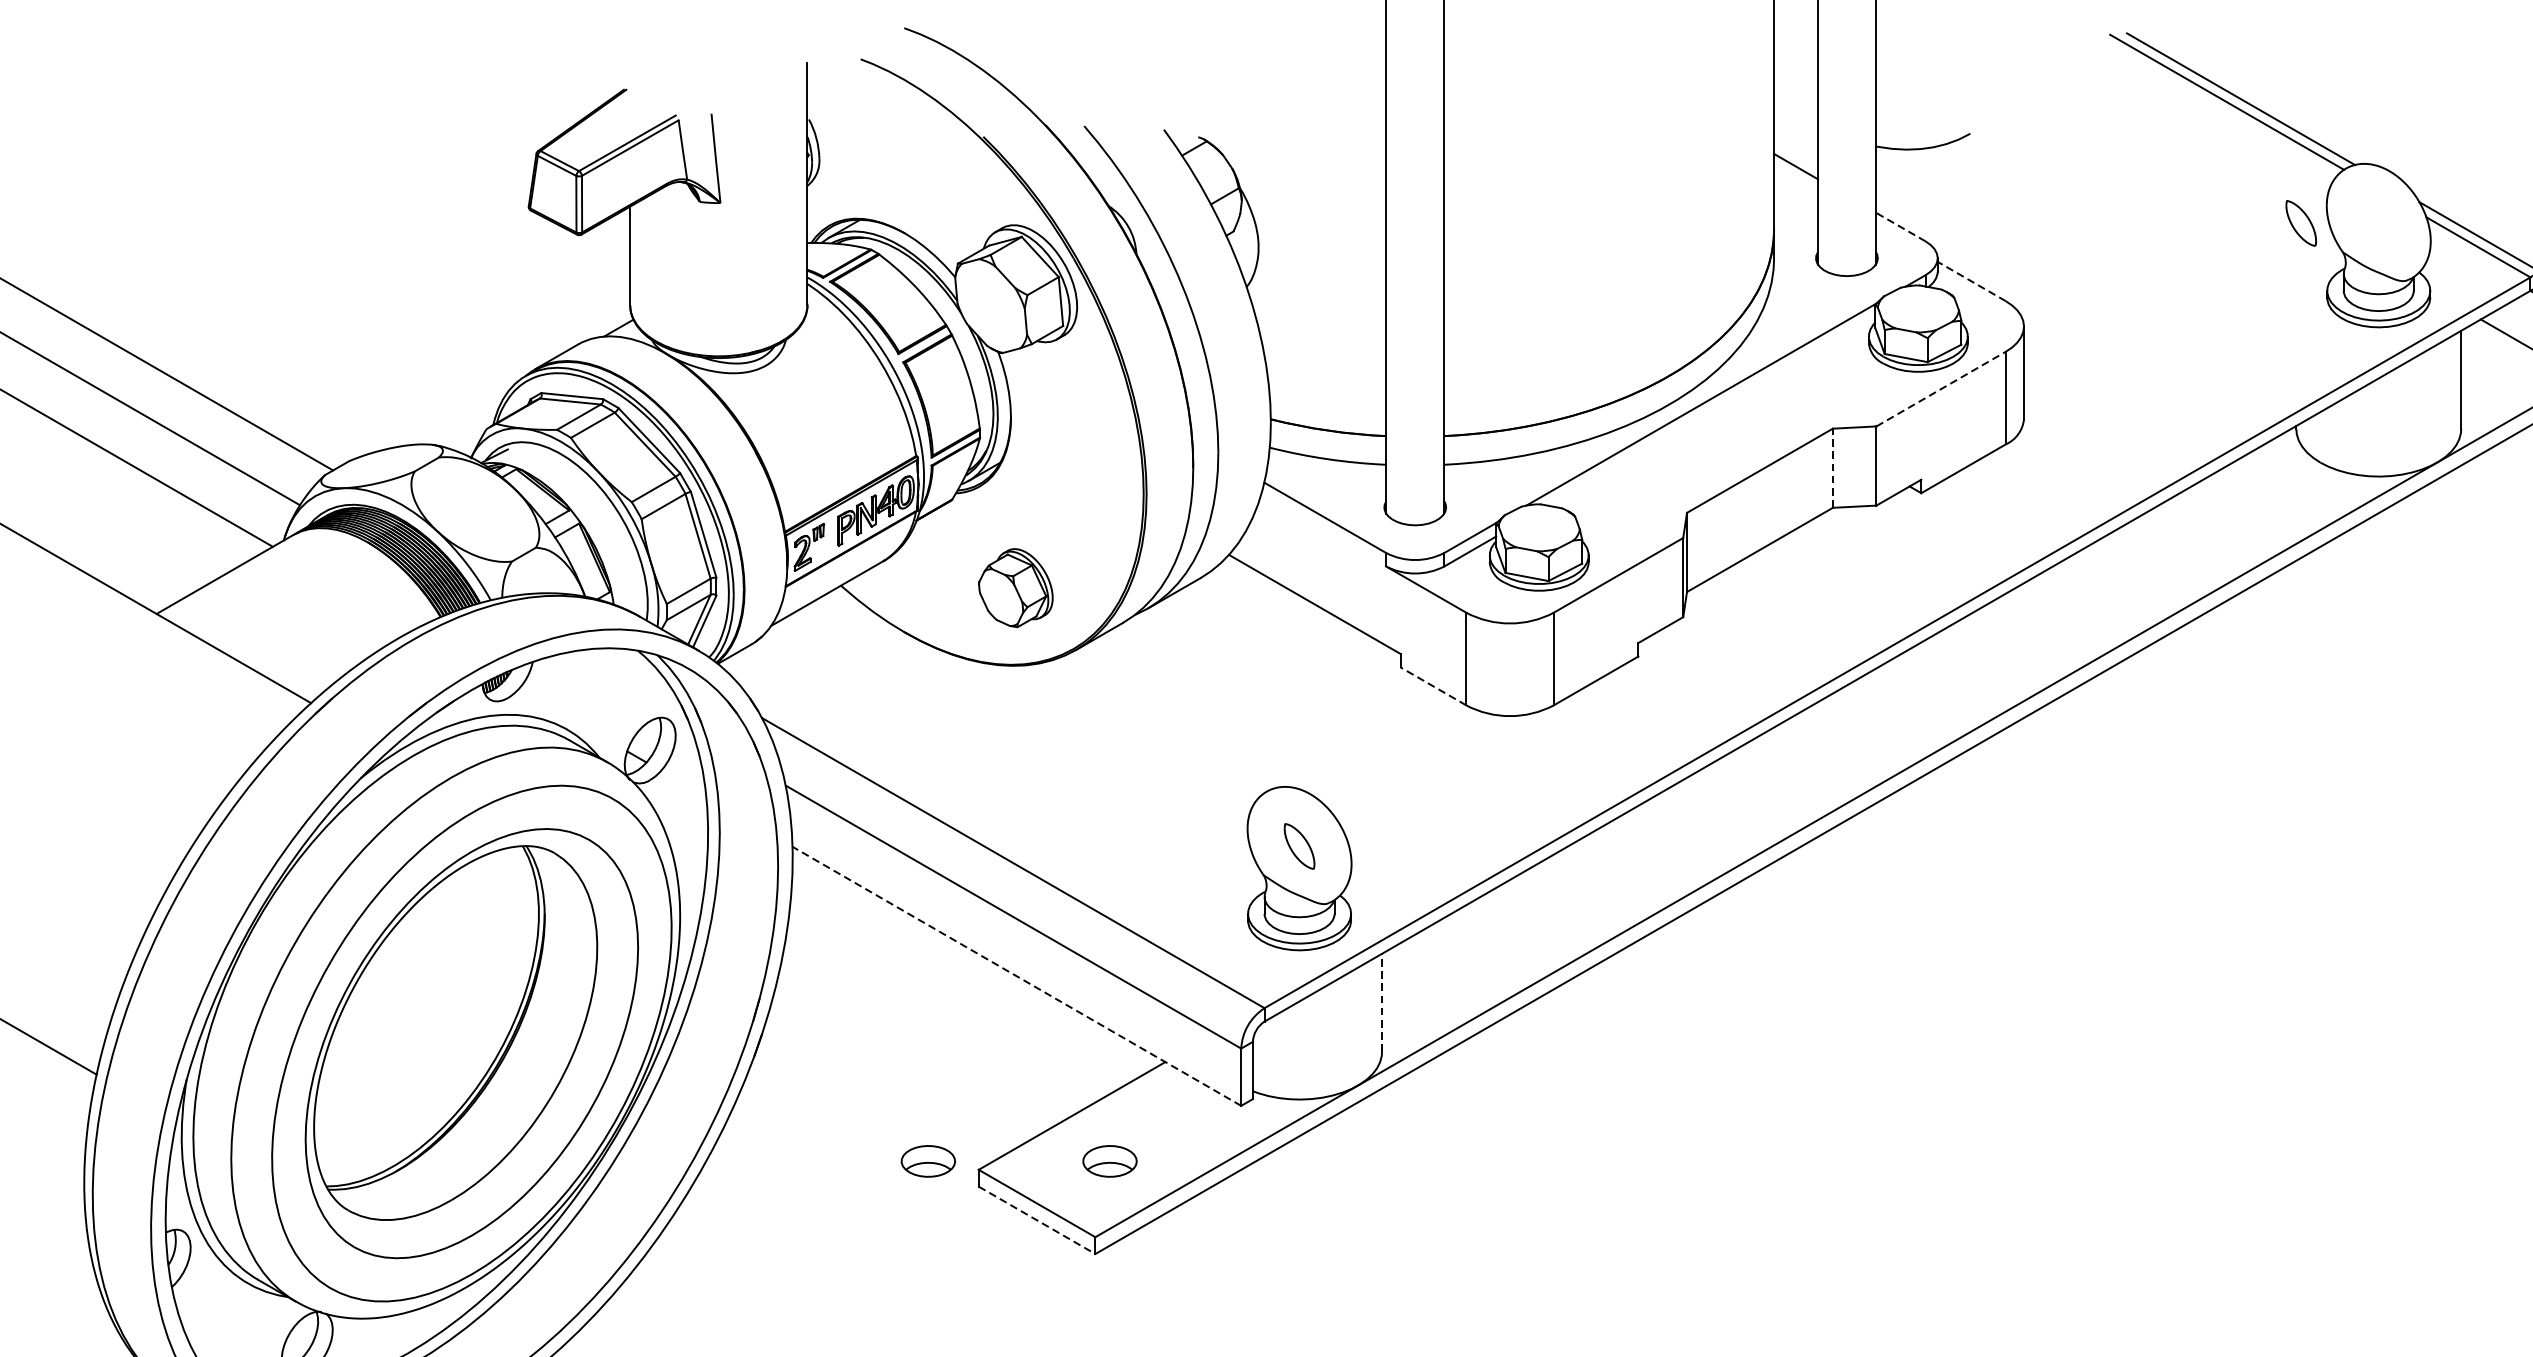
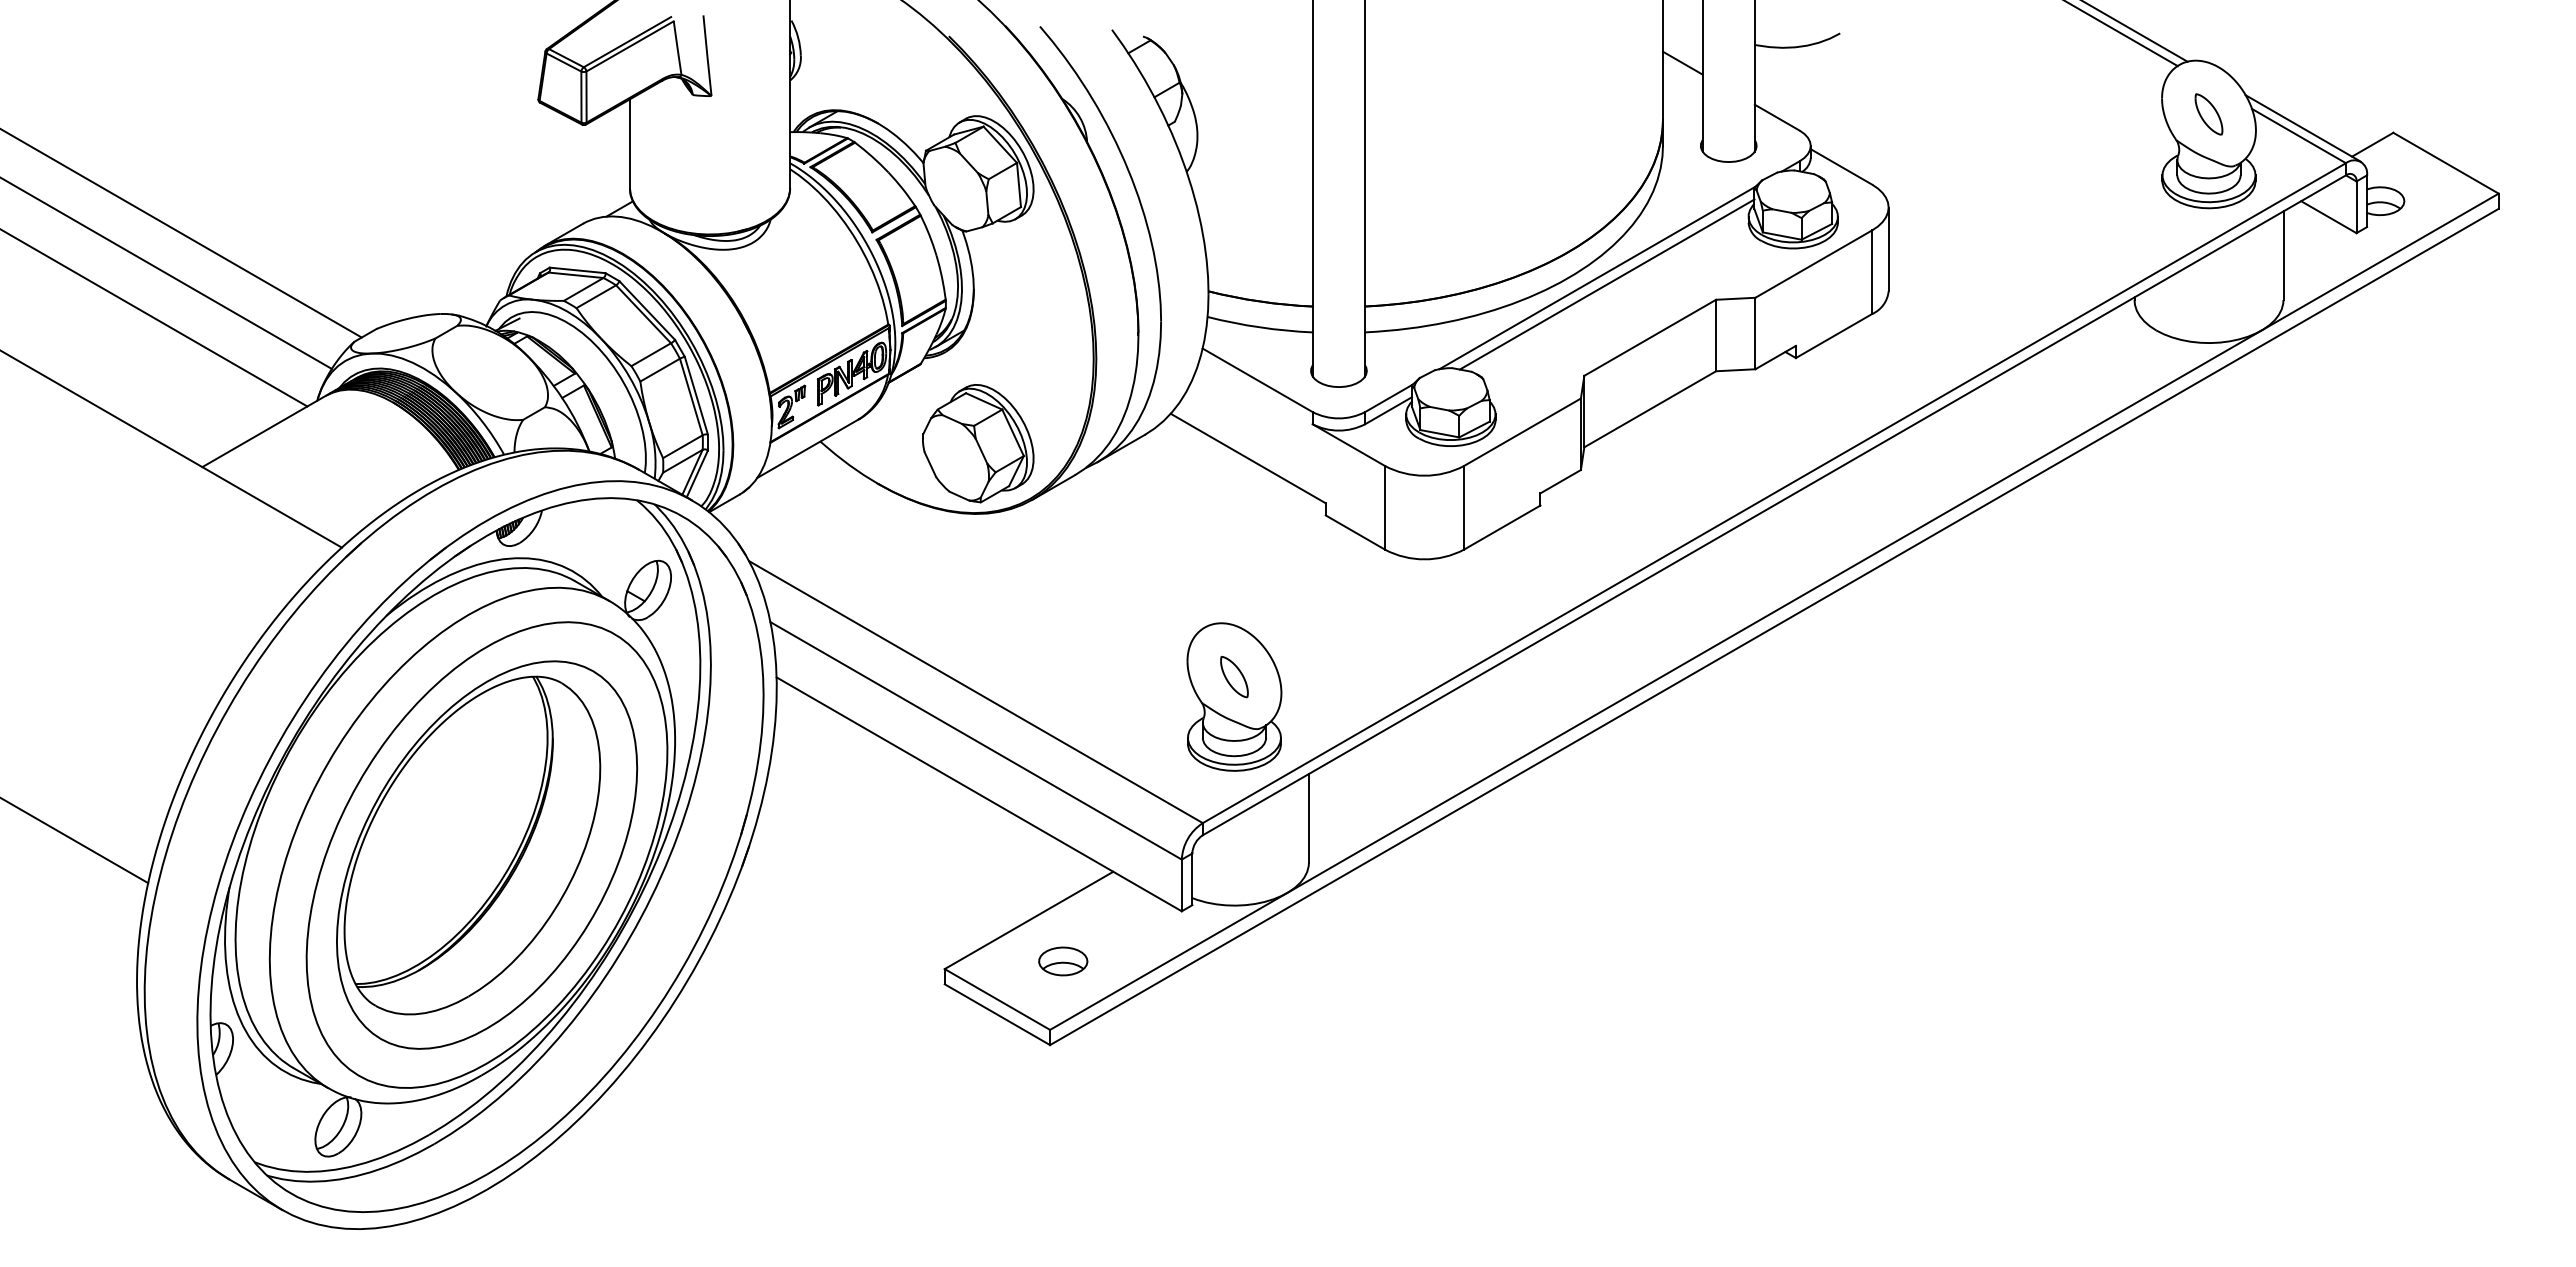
part: (2300, 223) -> (2208, 114), moved
line: (1900, 226) -> (1777, 117), dashed -> solid
line: (1971, 281) -> (1841, 166), dashed -> solid
line: (1941, 388) -> (1814, 263), dashed -> solid
line: (1711, 411) -> (1606, 284), added
line: (1833, 468) -> (1716, 335), dashed -> solid
part: (1016, 587) -> (978, 443), size x1.67
line: (1432, 686) -> (1354, 532), dashed -> solid
line: (1017, 976) -> (979, 794), dashed -> solid
line: (1381, 1001) -> (1308, 817), dashed -> solid
part: (928, 1161) -> (899, 961), removed
line: (1037, 1220) -> (997, 1014), dashed -> solid

